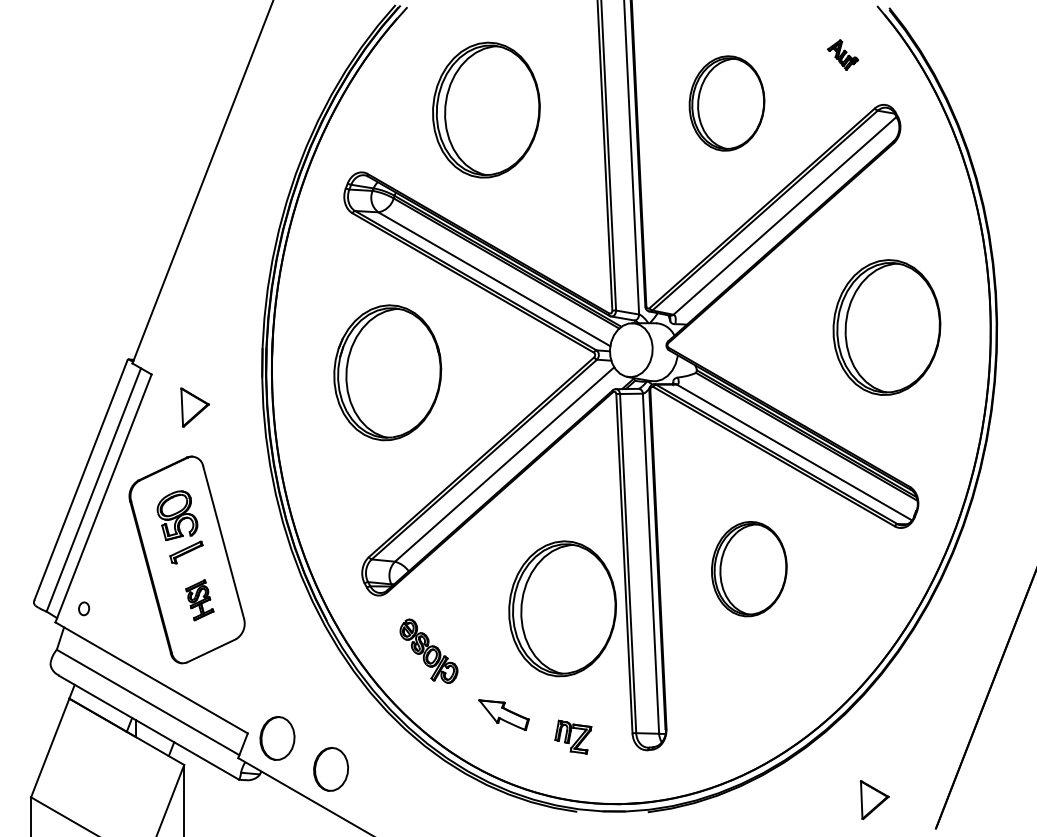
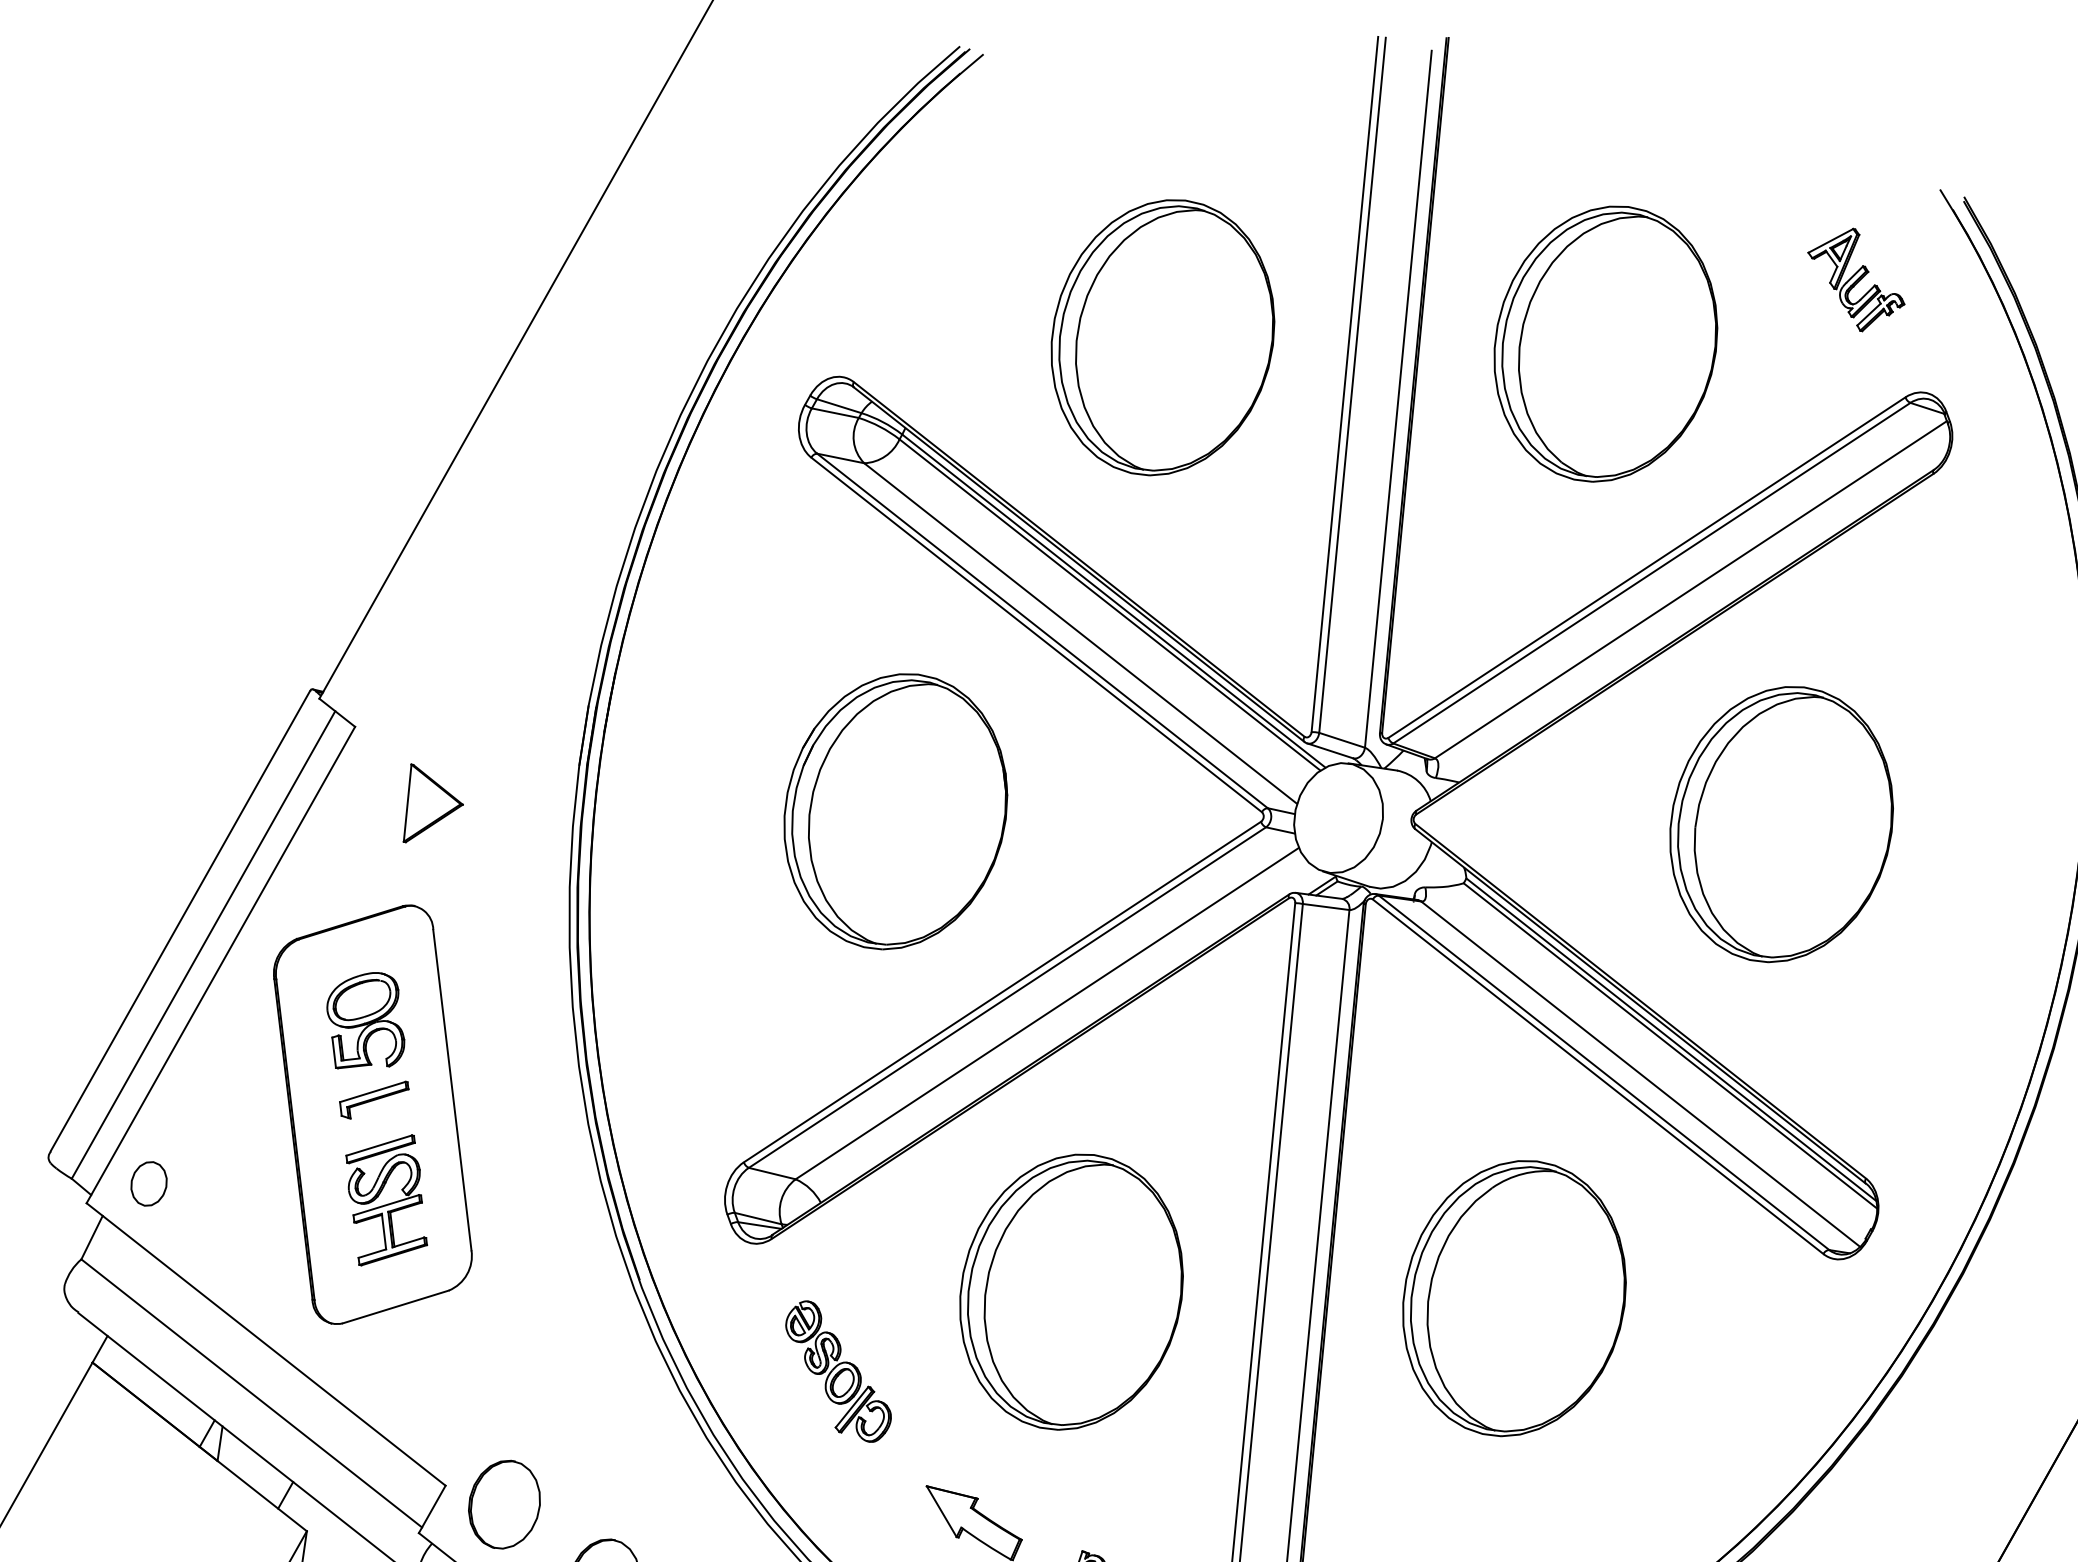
part: (842, 54) -> (1855, 278), size x1.67
part: (726, 103) -> (1604, 343), size x1.43
part: (486, 109) -> (1163, 336), moved
part: (886, 327) -> (1780, 824), moved
part: (387, 372) -> (895, 810), moved
part: (749, 568) -> (1515, 1297), size x1.43
part: (199, 600) -> (386, 1200), size x1.67
part: (83, 608) -> (147, 1183), size x1.67
part: (562, 608) -> (1071, 1291), moved

